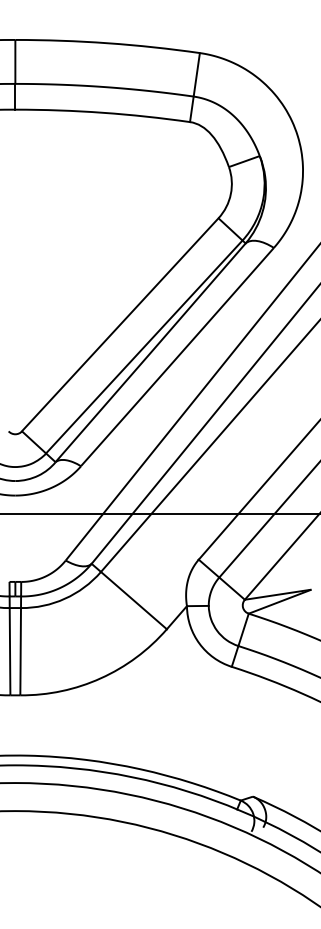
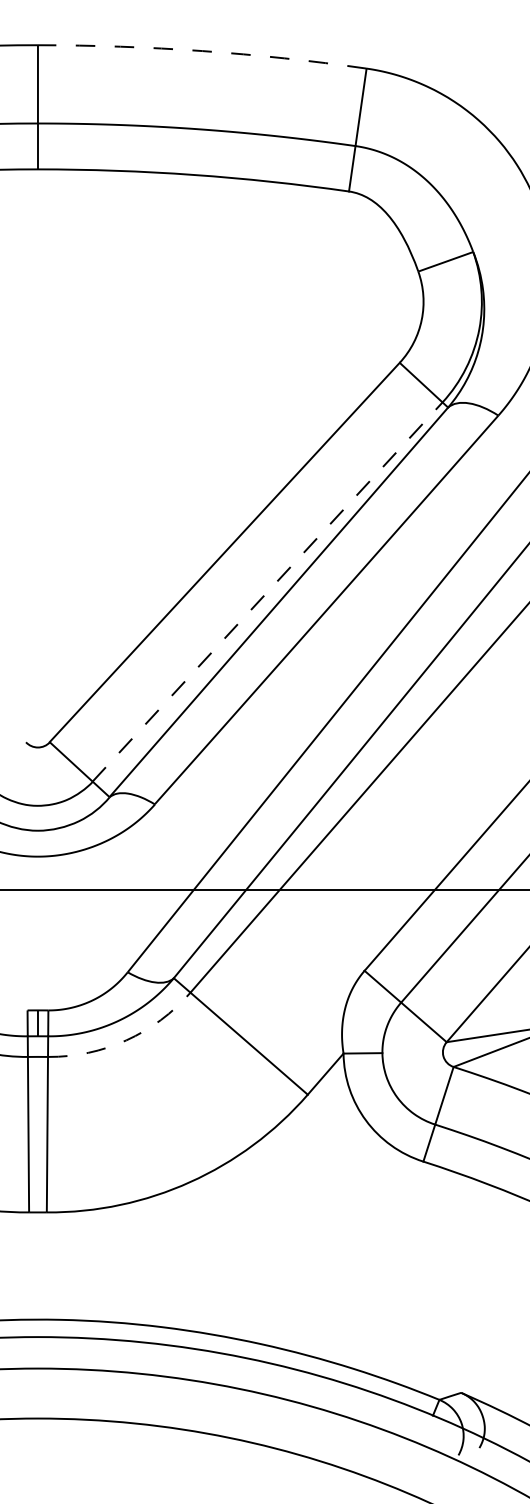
arc: (107, 43) -> (202, 51), solid -> dashed
line: (144, 346) -> (267, 591), solid -> dashed
arc: (64, 598) -> (125, 1039), solid -> dashed

